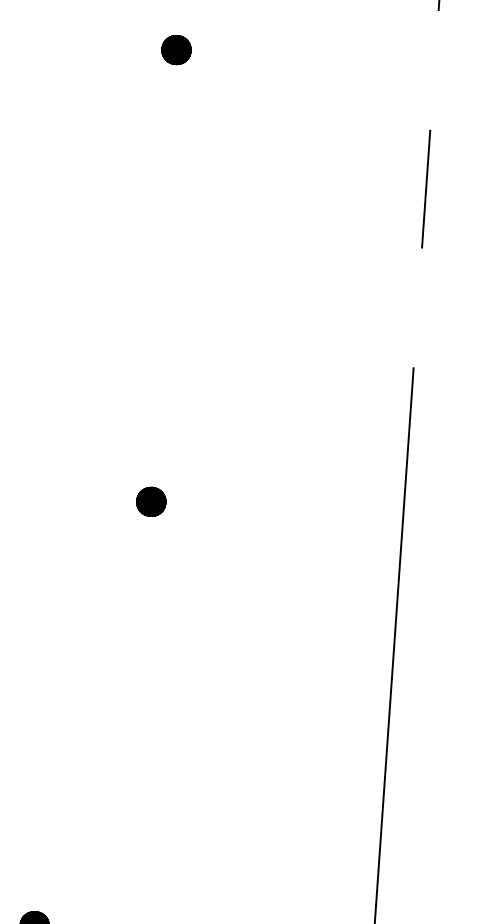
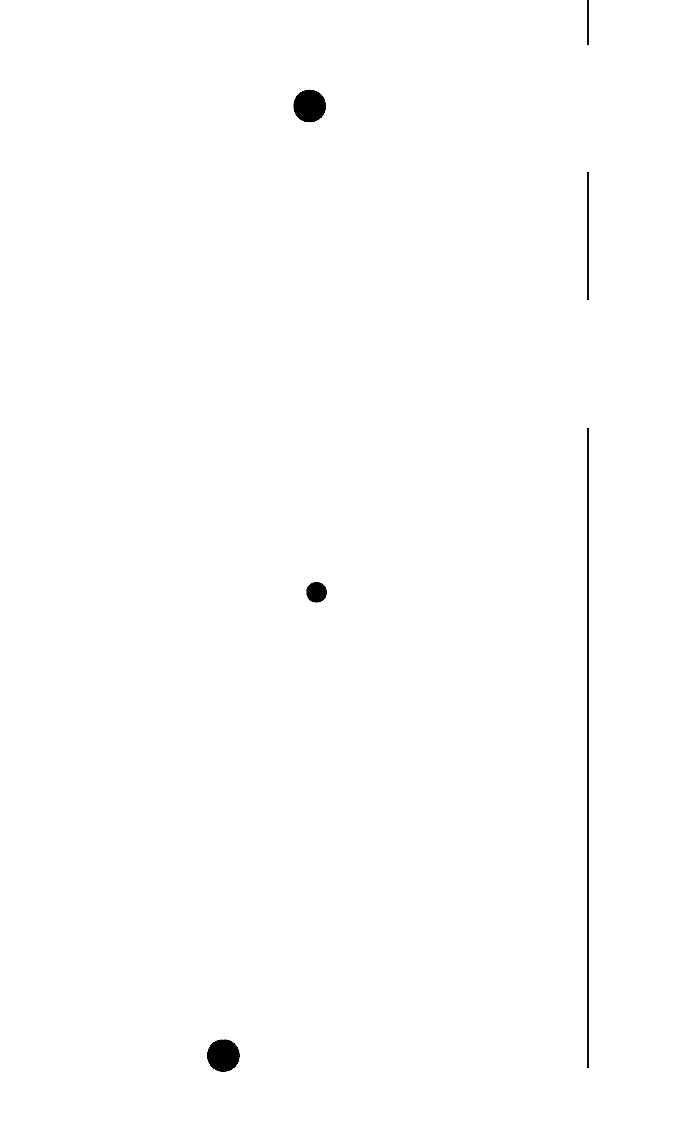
part: (151, 502) -> (316, 592), size x0.6

